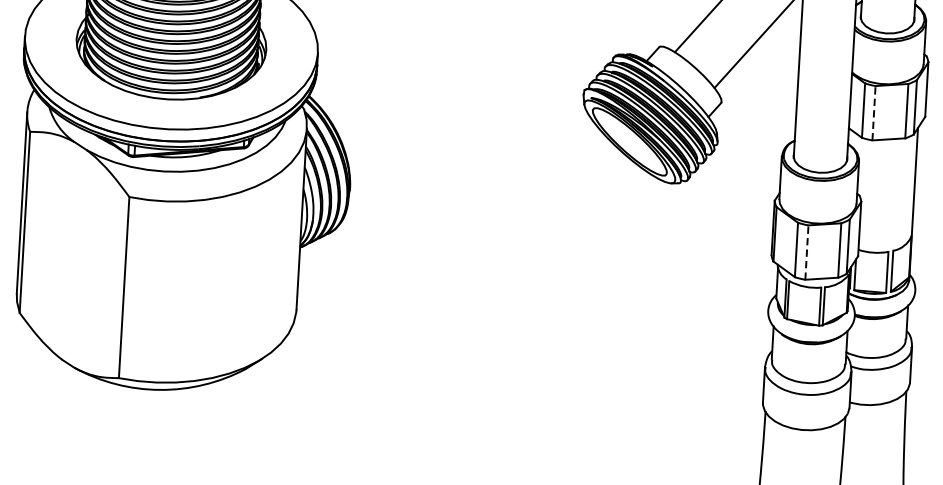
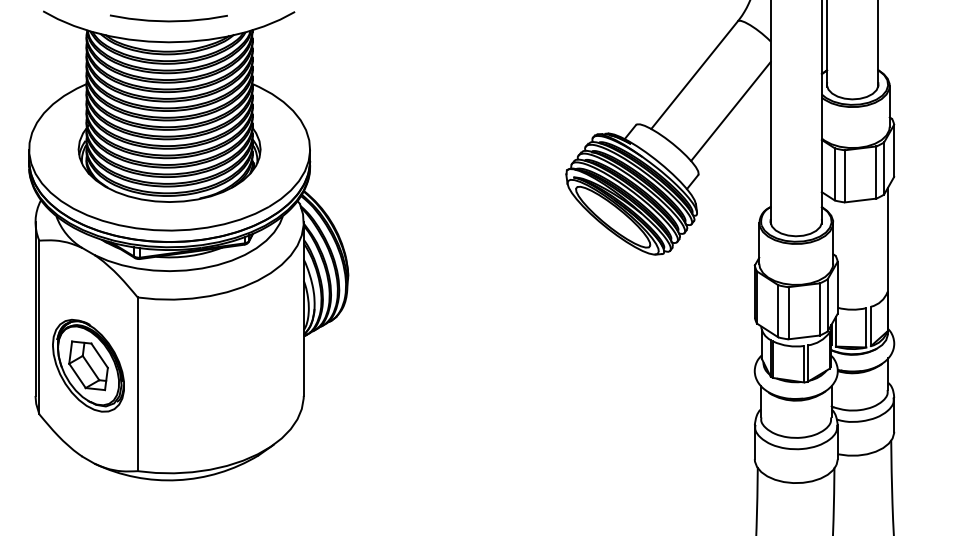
line: (873, 112) -> (844, 175), dashed -> solid
line: (806, 251) -> (788, 312), dashed -> solid
part: (73, 264) -> (88, 365), added

